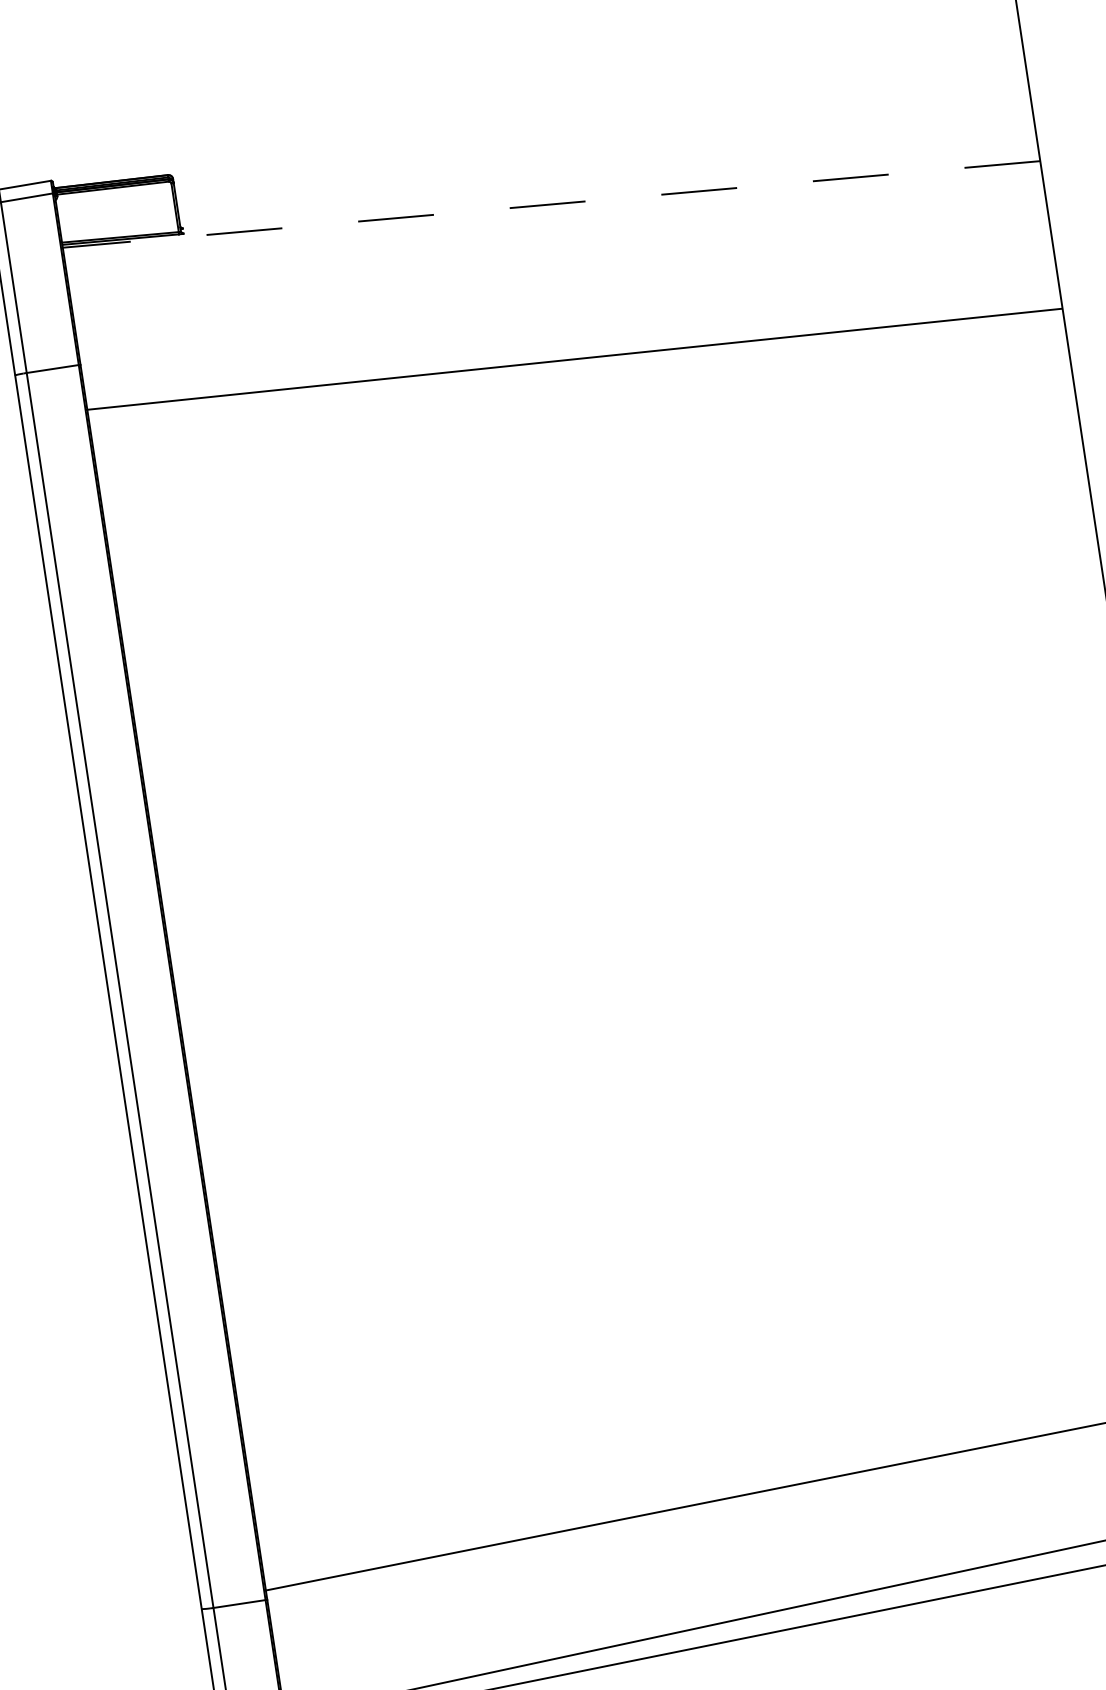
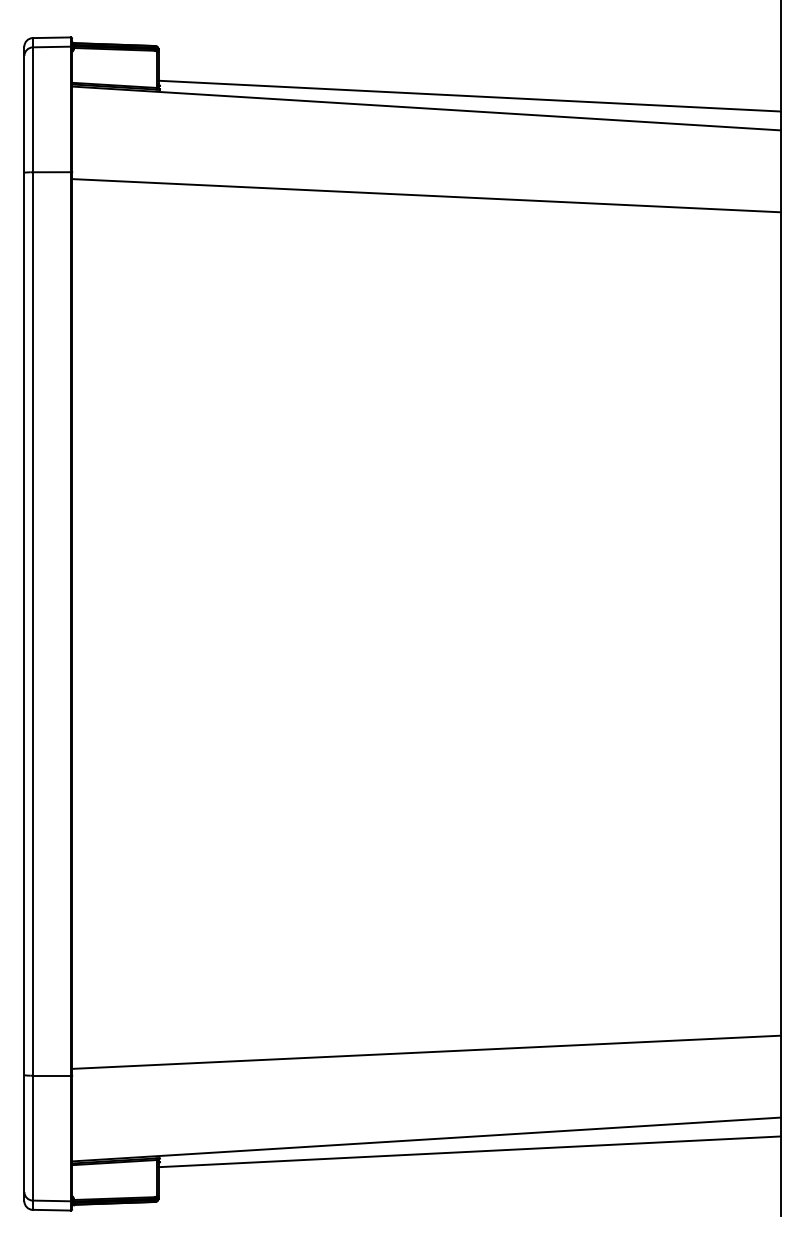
line: (607, 177) -> (469, 95), added
line: (551, 204) -> (426, 108), dashed -> solid
line: (573, 359) -> (426, 195), moved

